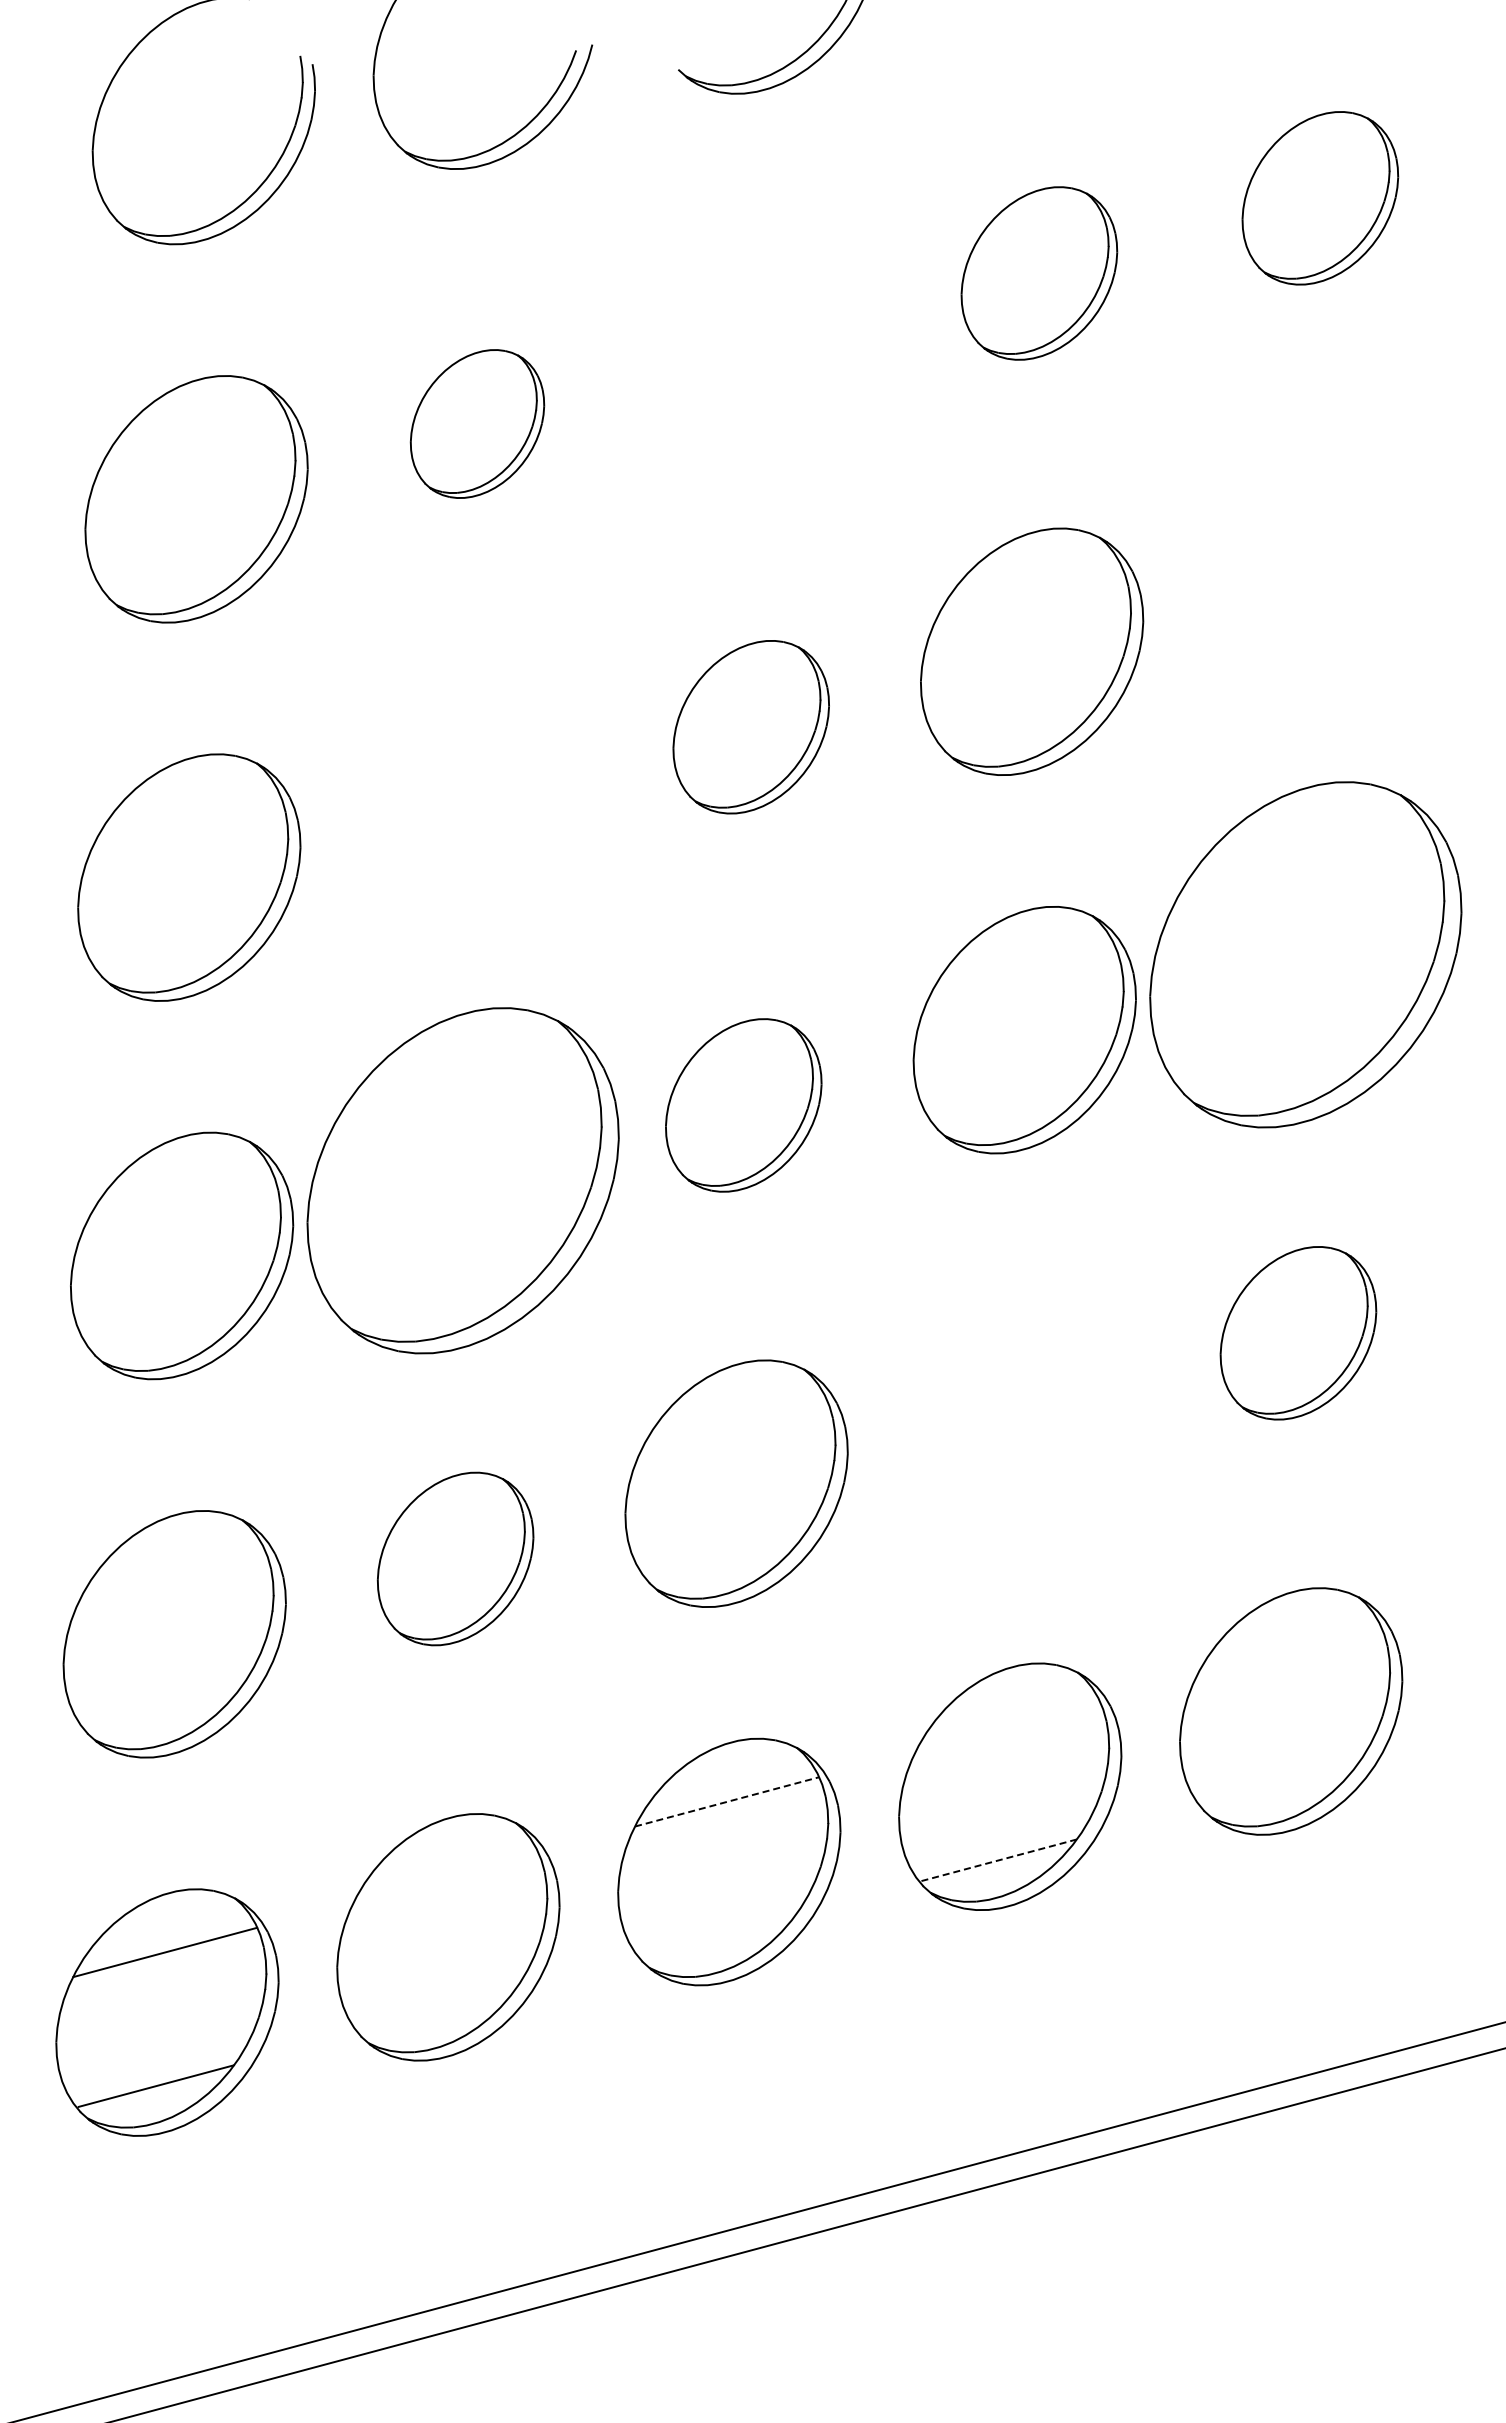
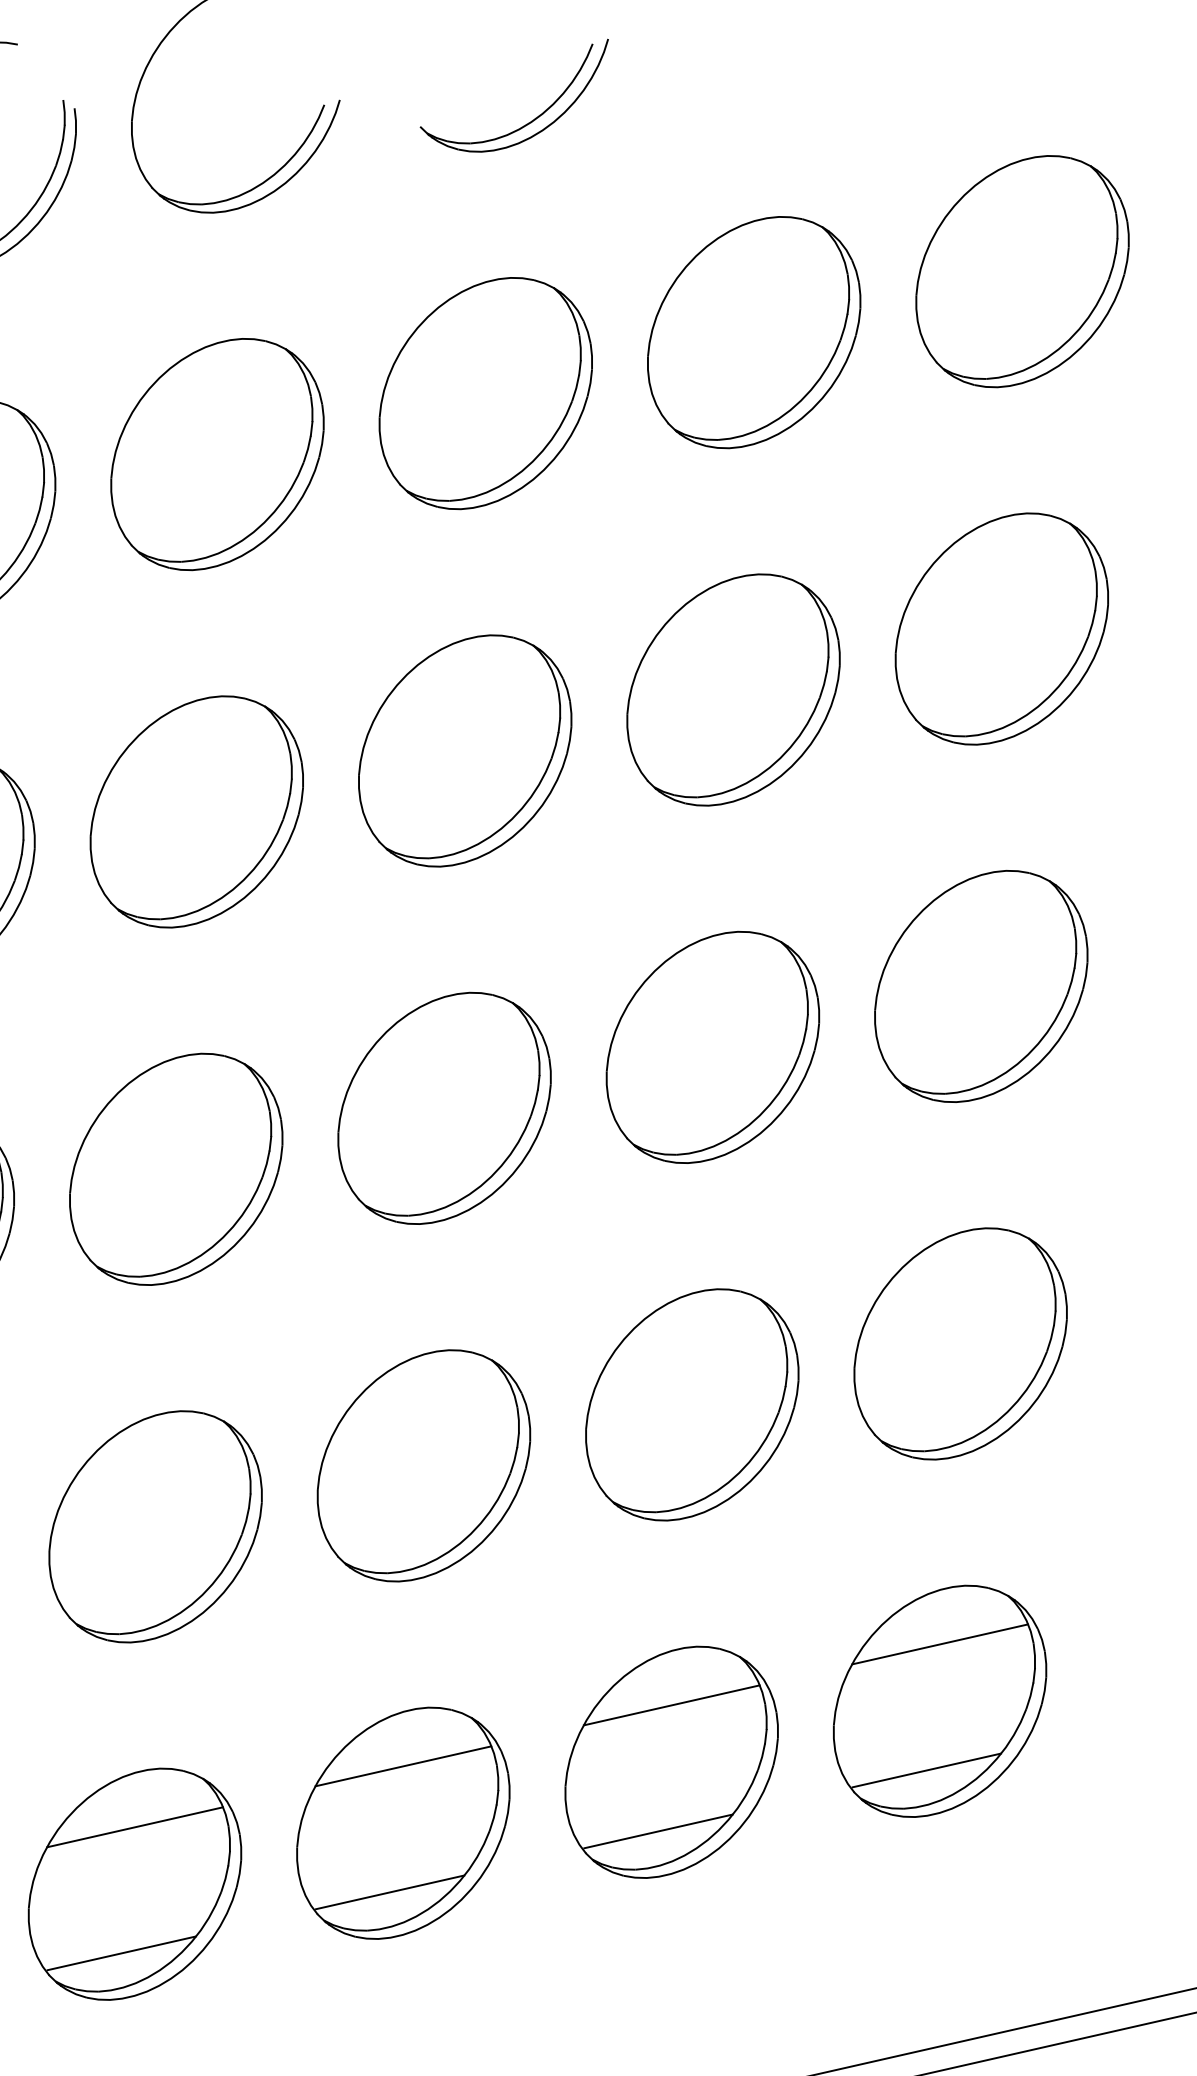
part: (1320, 198) -> (1022, 271), size x1.43
part: (1039, 273) -> (754, 332), size x1.43
part: (758, 348) -> (485, 393), added
part: (477, 423) -> (217, 453), size x1.67
part: (1313, 576) -> (1002, 629), added
part: (751, 727) -> (465, 751), size x1.43
part: (470, 802) -> (197, 812), added
part: (1305, 954) -> (981, 986), size x0.71
part: (743, 1105) -> (444, 1108), size x1.43
part: (462, 1180) -> (175, 1169), size x0.71
part: (1298, 1333) -> (960, 1344), size x1.43
part: (1017, 1408) -> (692, 1404), added
part: (455, 1558) -> (155, 1526), size x1.43
line: (1288, 1651) -> (939, 1644), added
line: (1008, 1726) -> (672, 1705), added
line: (1279, 1784) -> (926, 1769), added
line: (727, 1801) -> (403, 1765), dashed -> solid
line: (999, 1860) -> (658, 1831), dashed -> solid
line: (446, 1876) -> (135, 1826), added
line: (717, 1935) -> (389, 1892), added
line: (436, 2010) -> (121, 1953), added

